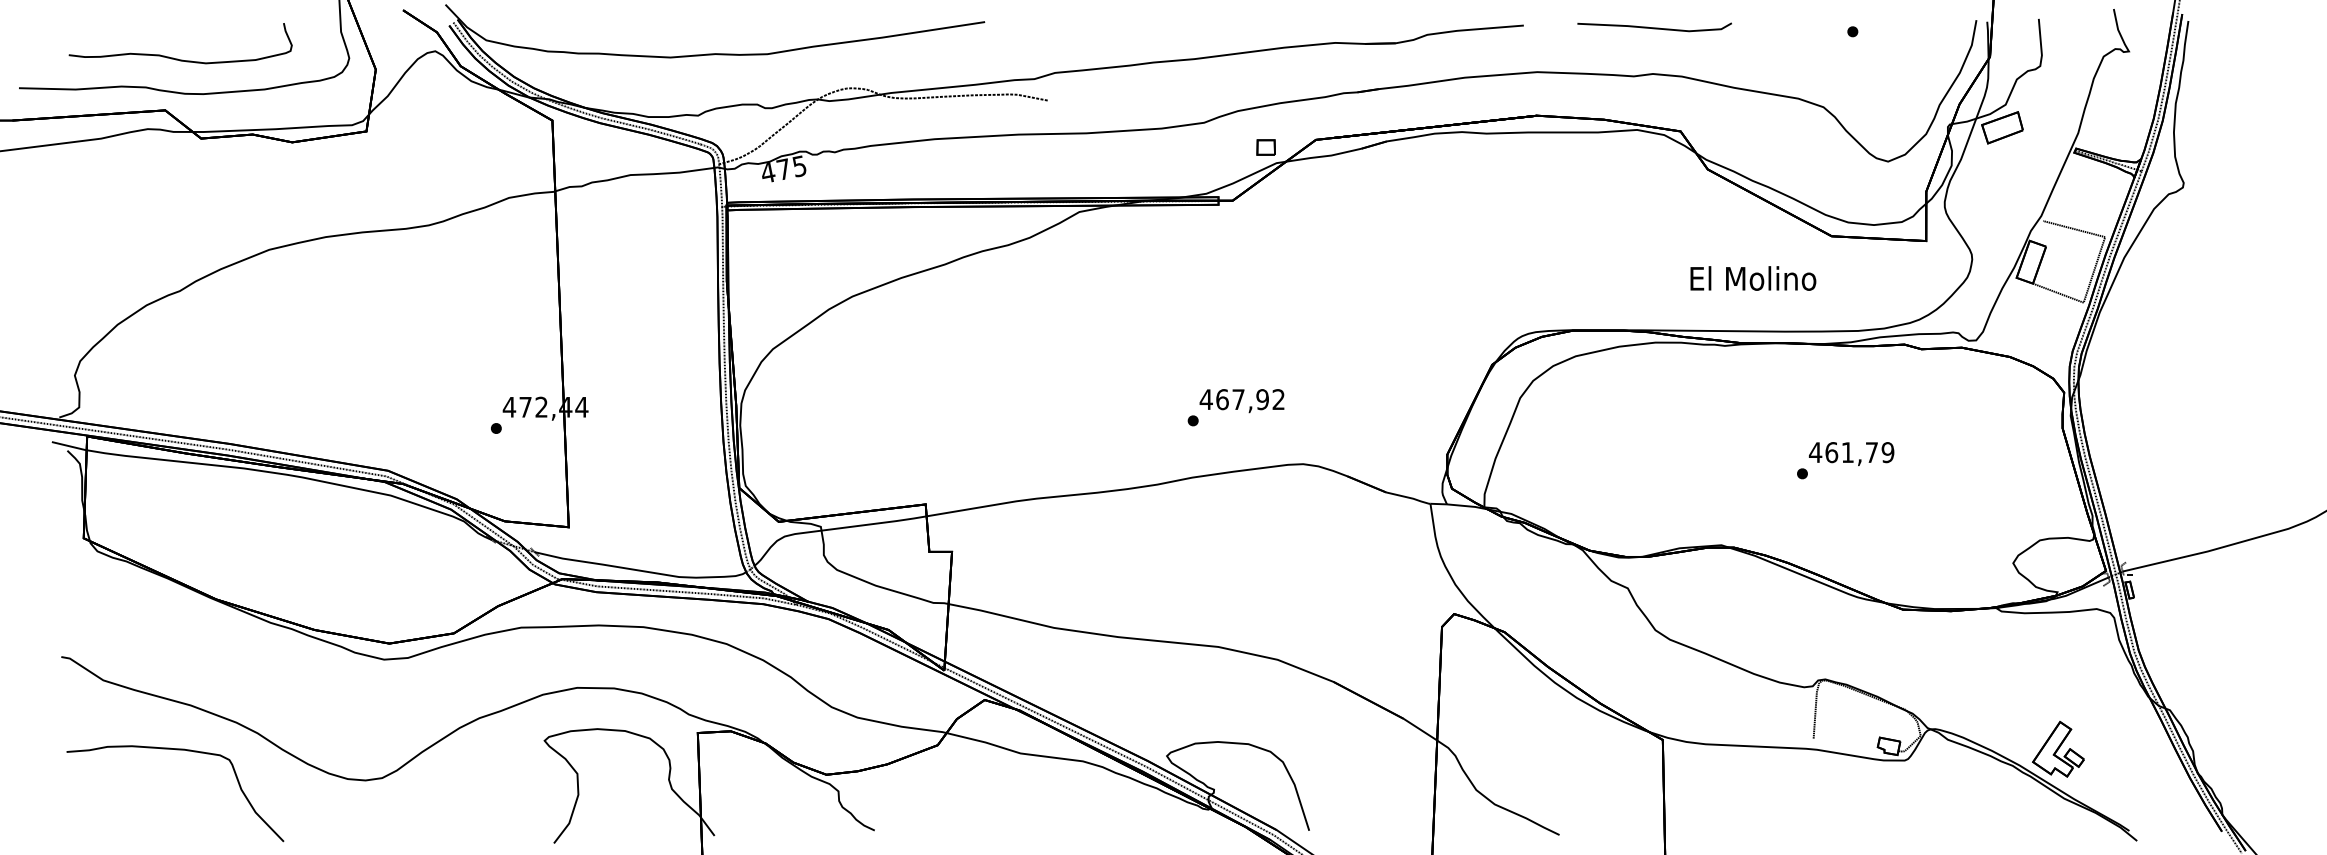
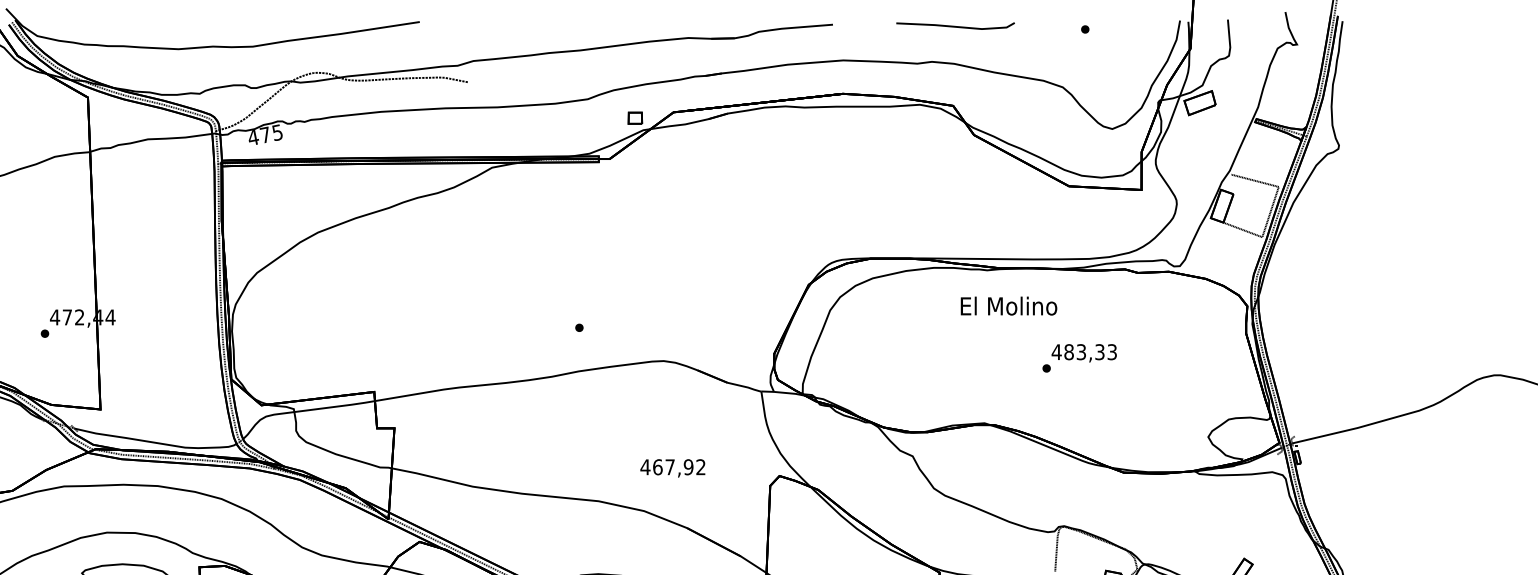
line: (1654, 27) -> (955, 26), moved
text: (1753, 278) -> (1009, 306), moved
text: (1241, 401) -> (672, 468), moved
text: (1859, 452) -> (1090, 352), 461,79 -> 483,33

